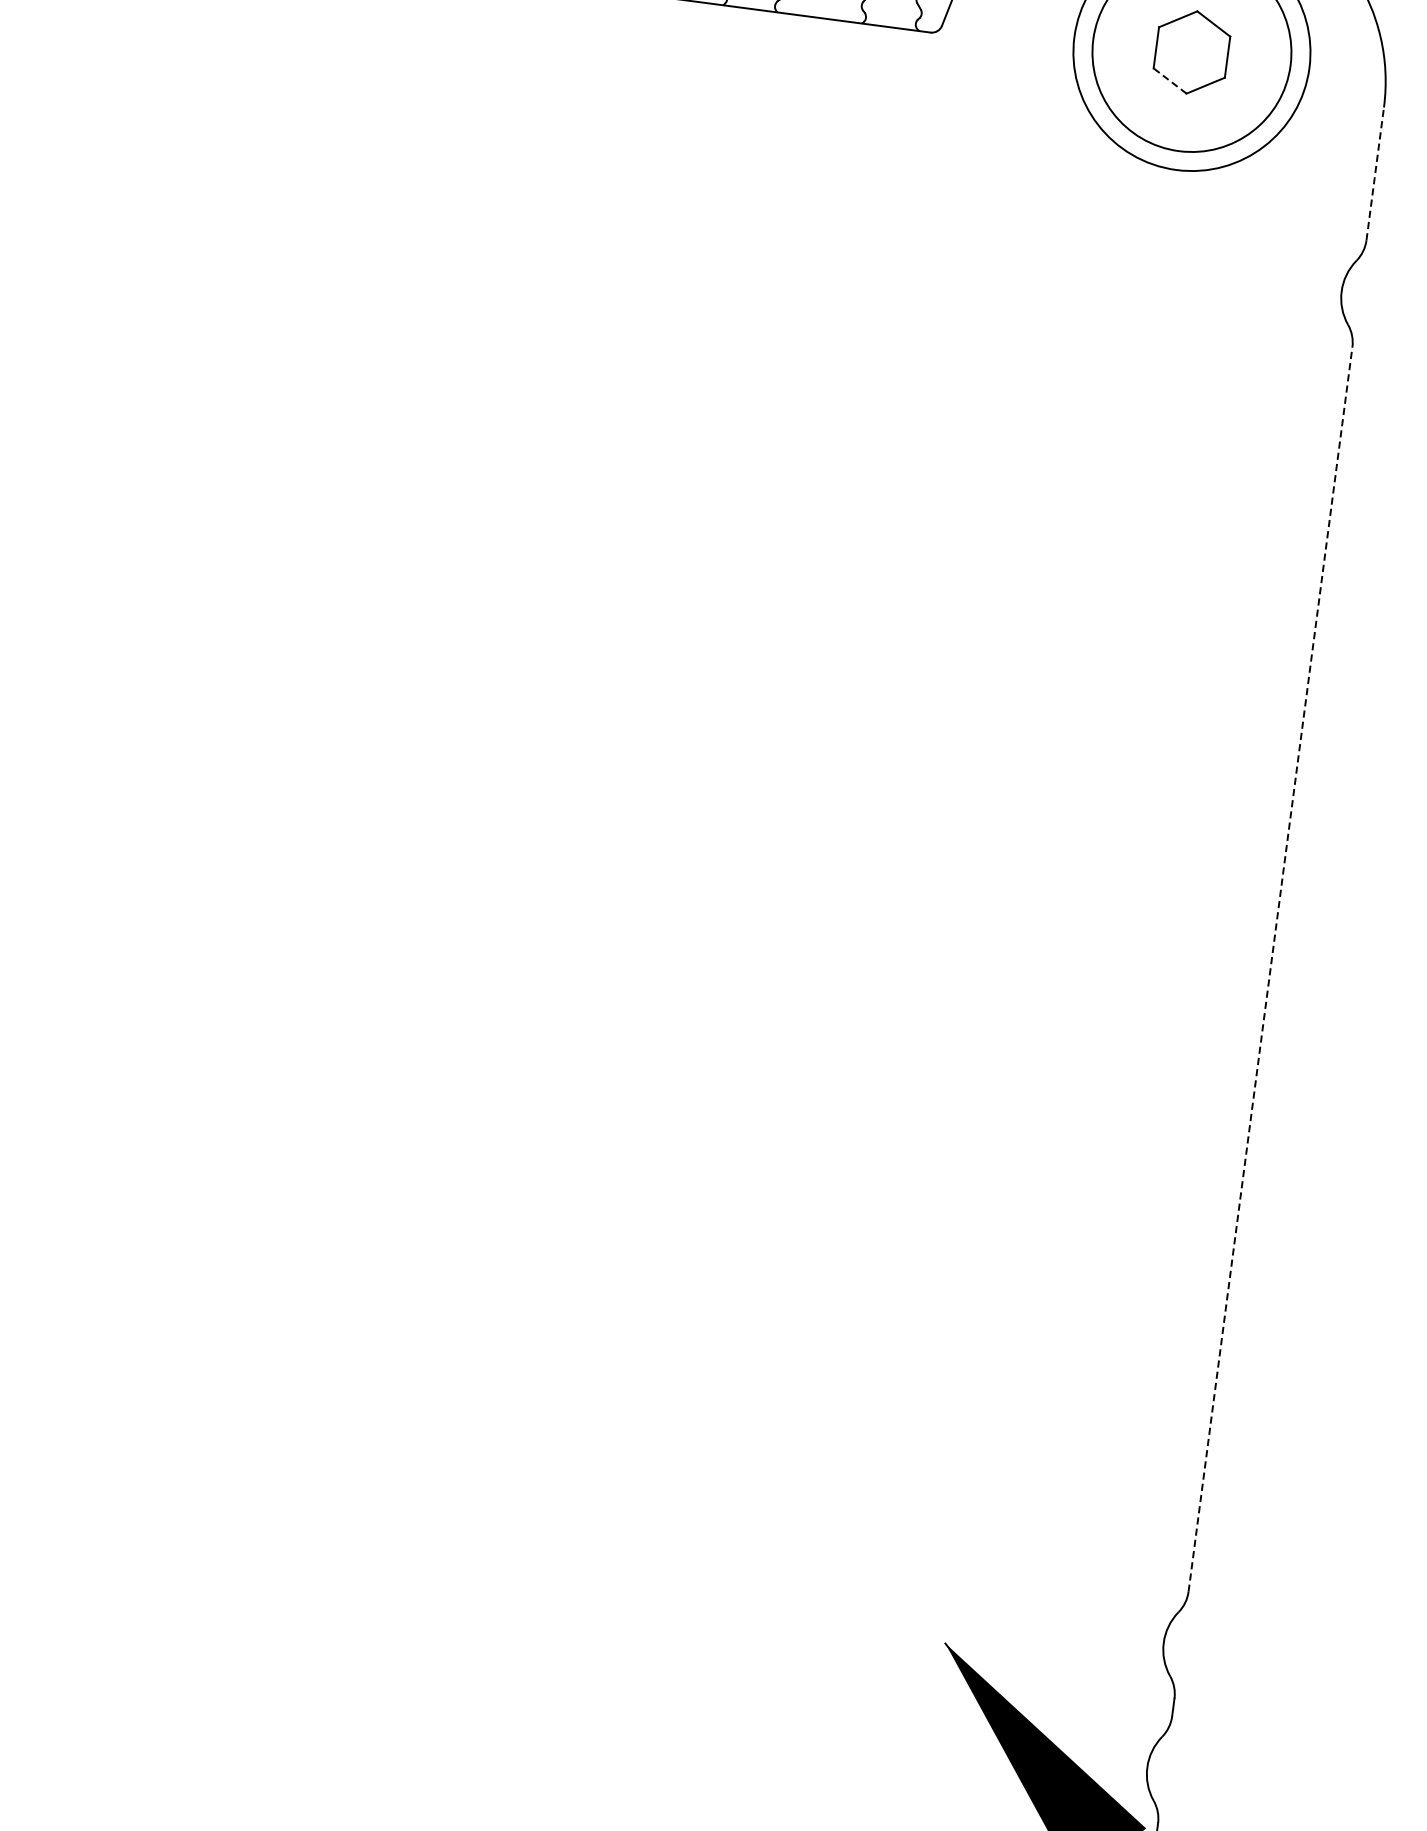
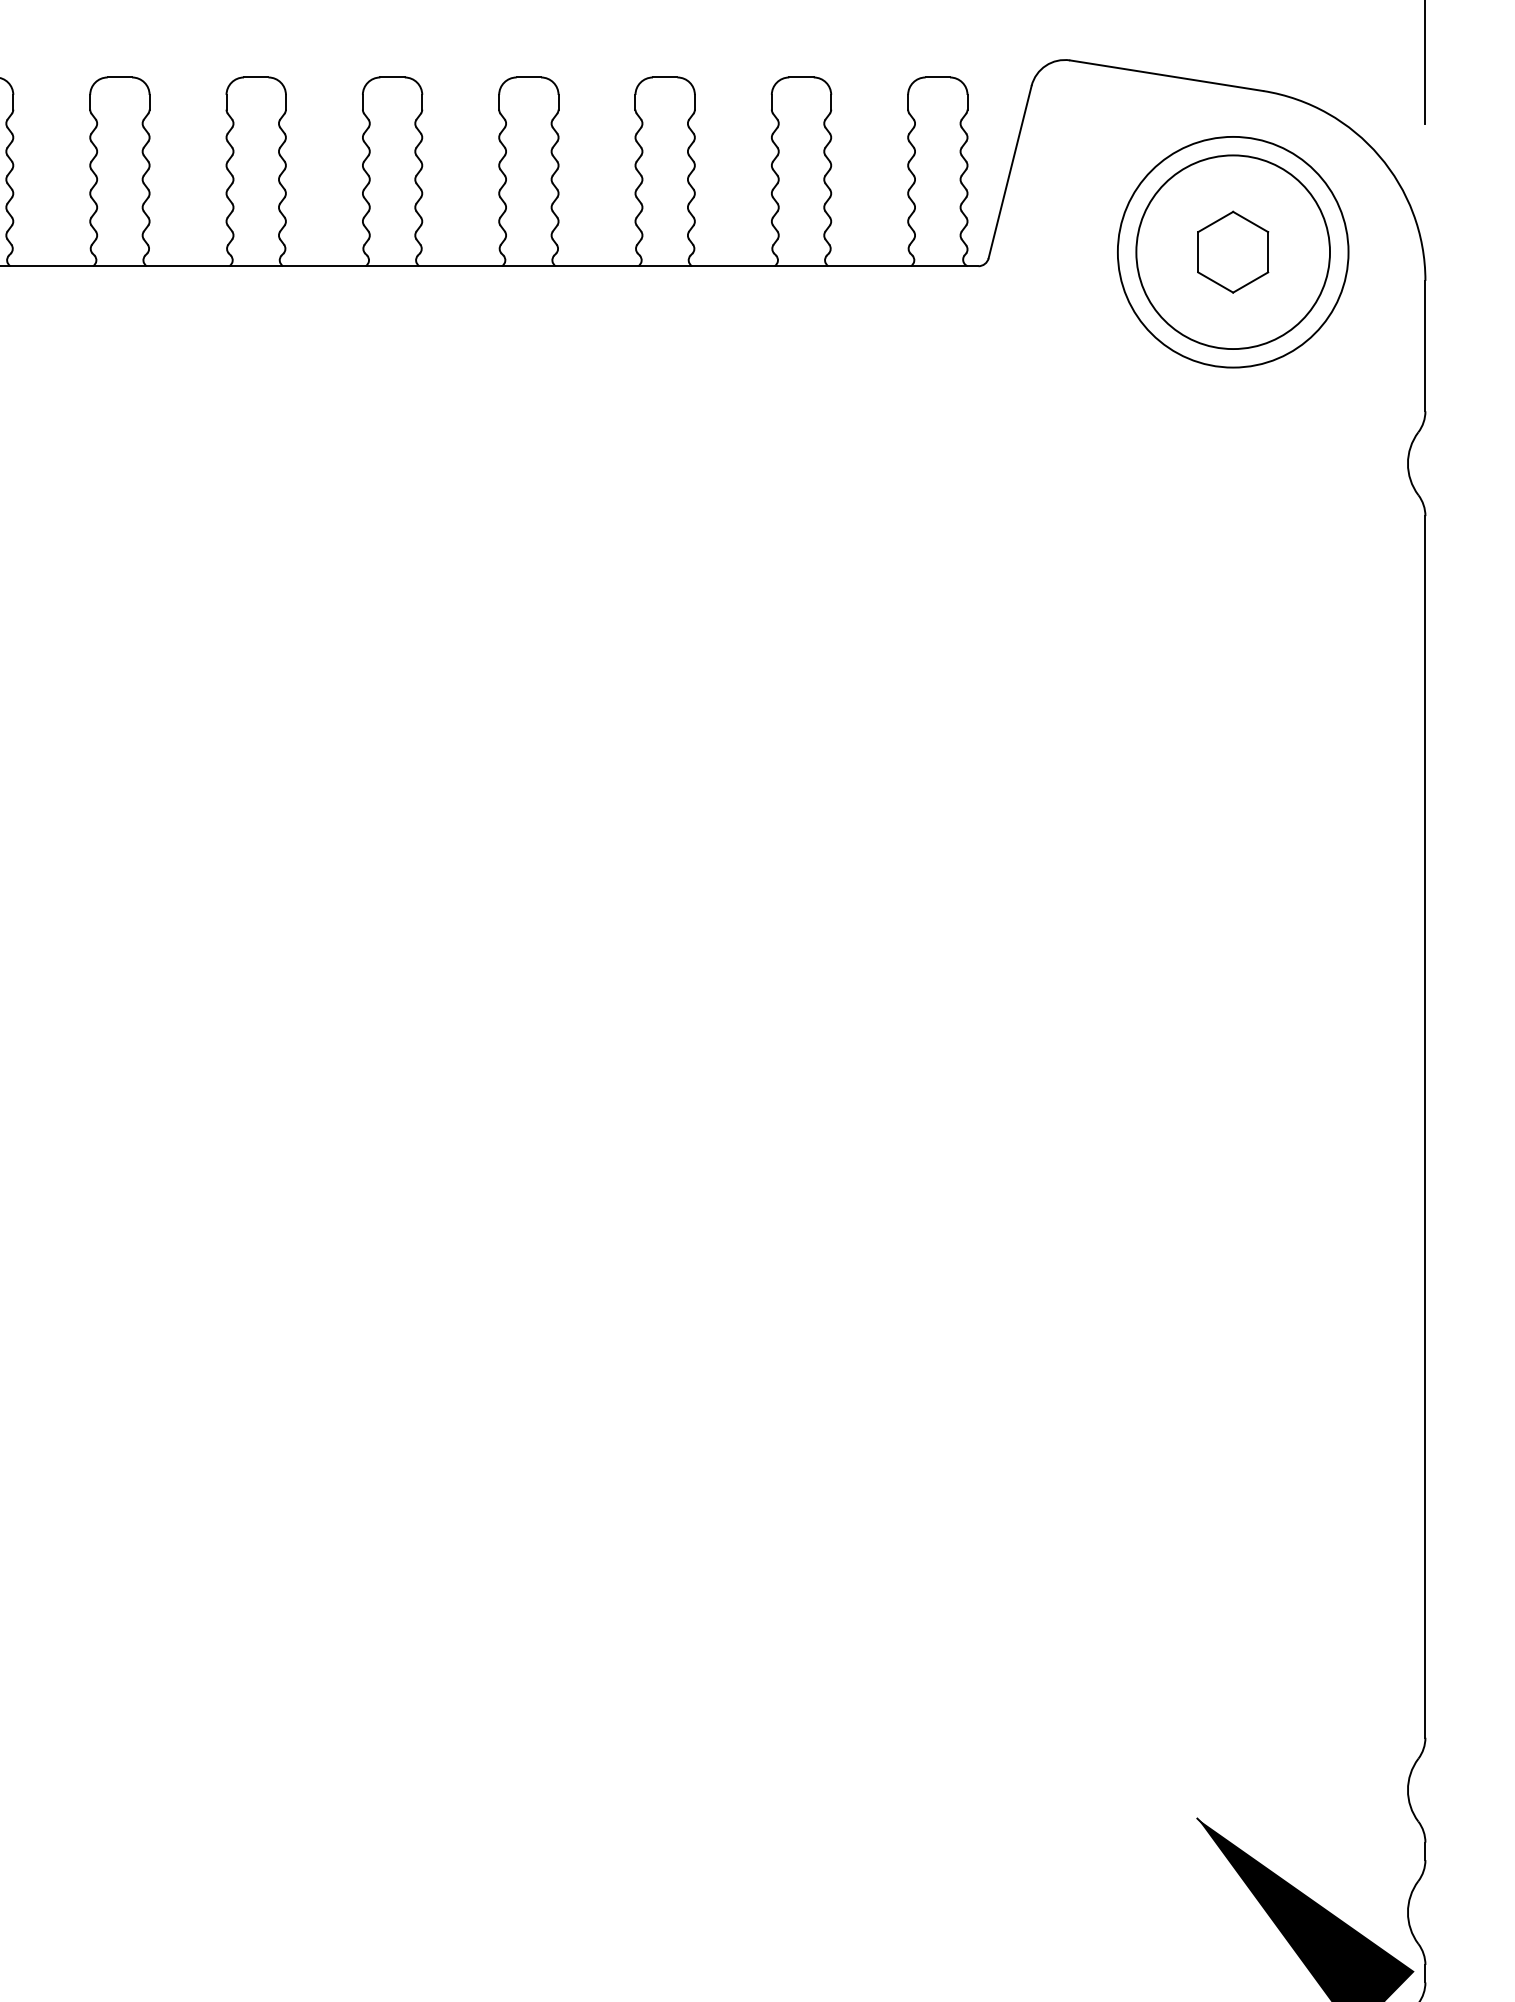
line: (1169, 80) -> (1215, 282), dashed -> solid
line: (1375, 173) -> (1425, 345), dashed -> solid
line: (1270, 968) -> (1425, 1126), dashed -> solid

